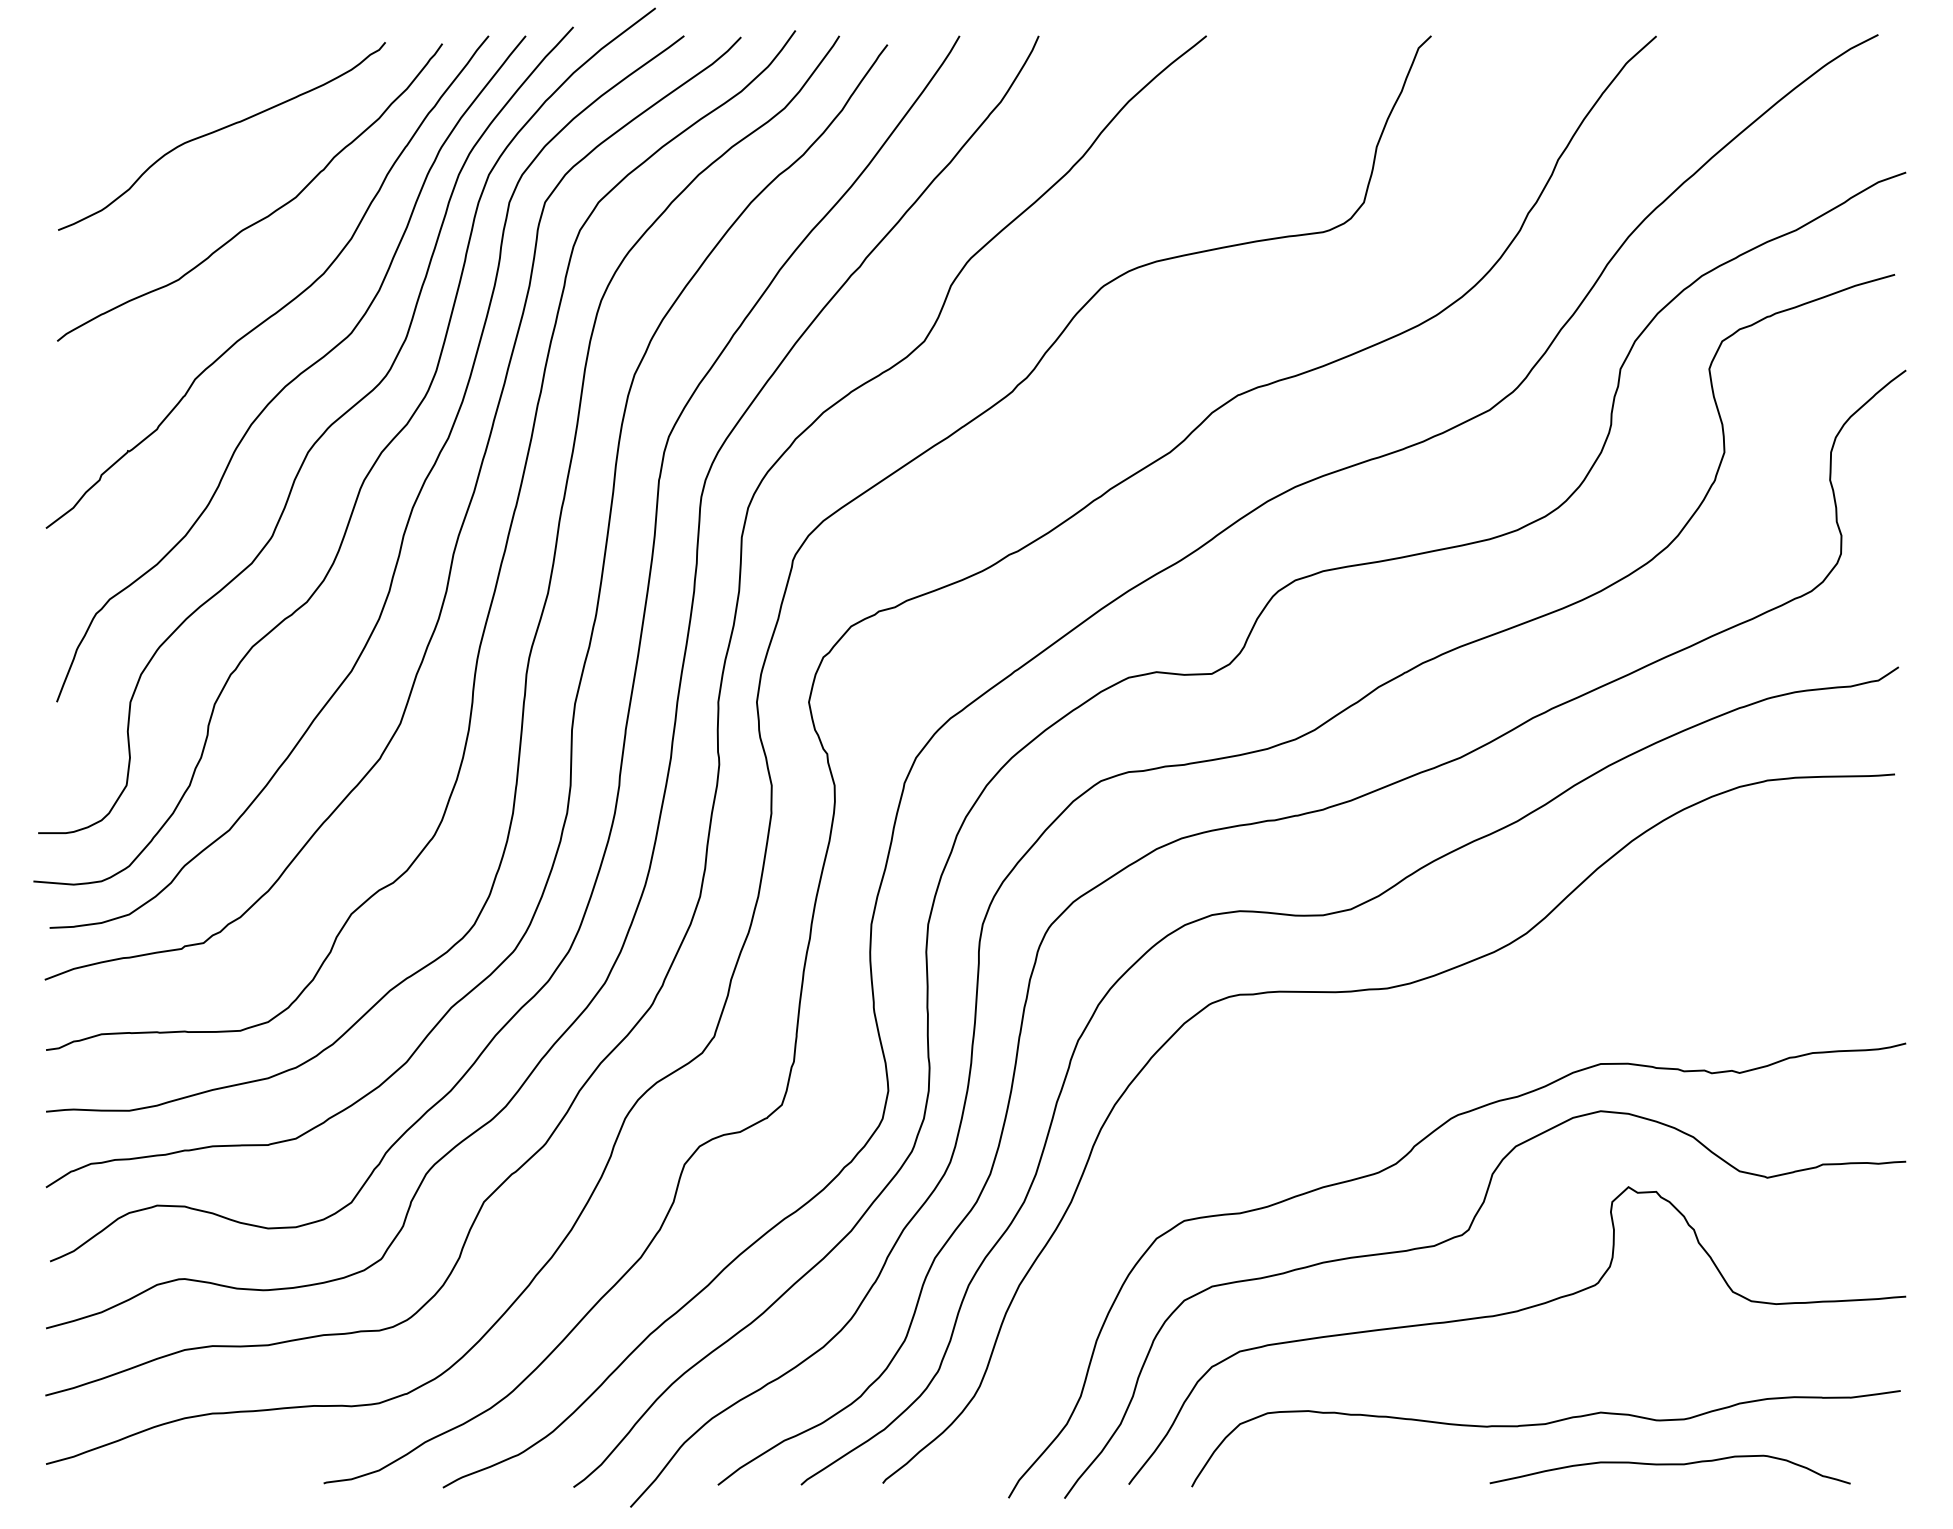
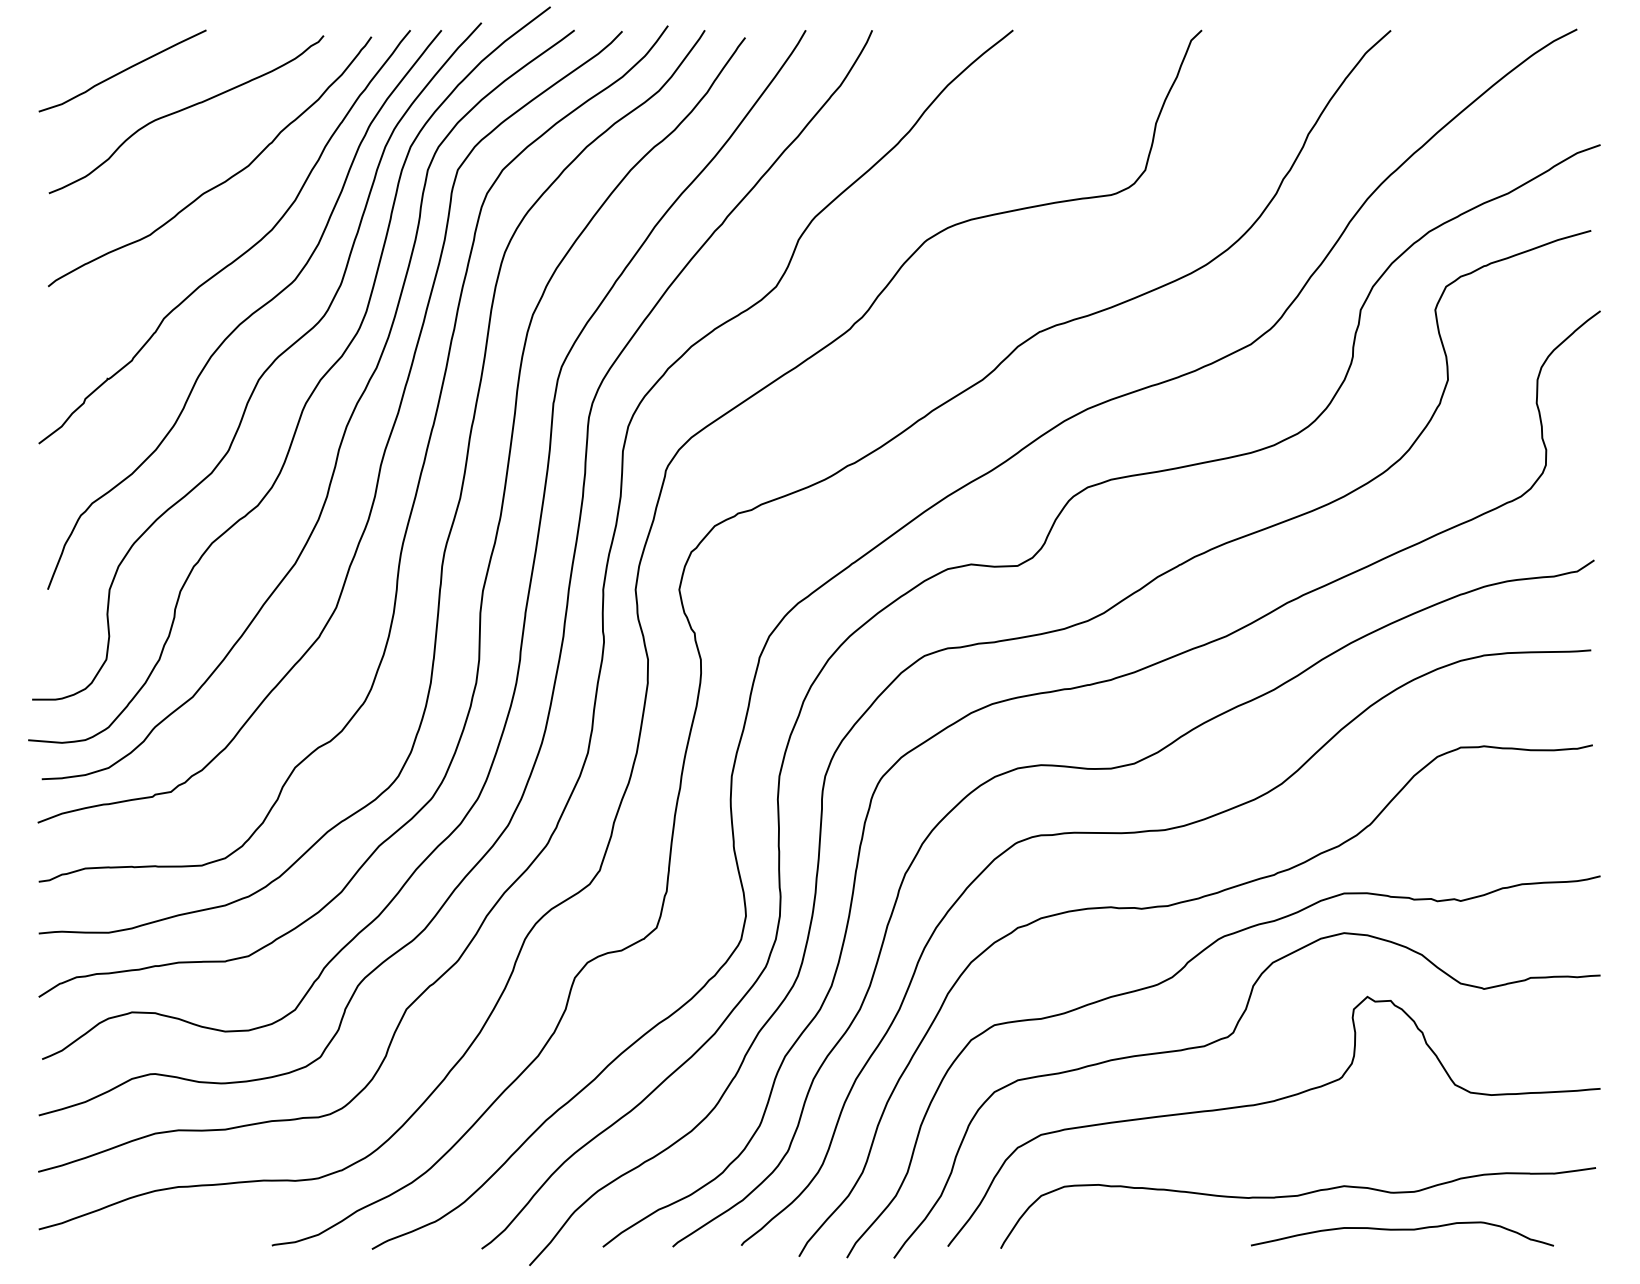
curve: (145, 83) -> (122, 70), added
curve: (1393, 1079) -> (1170, 906), added

